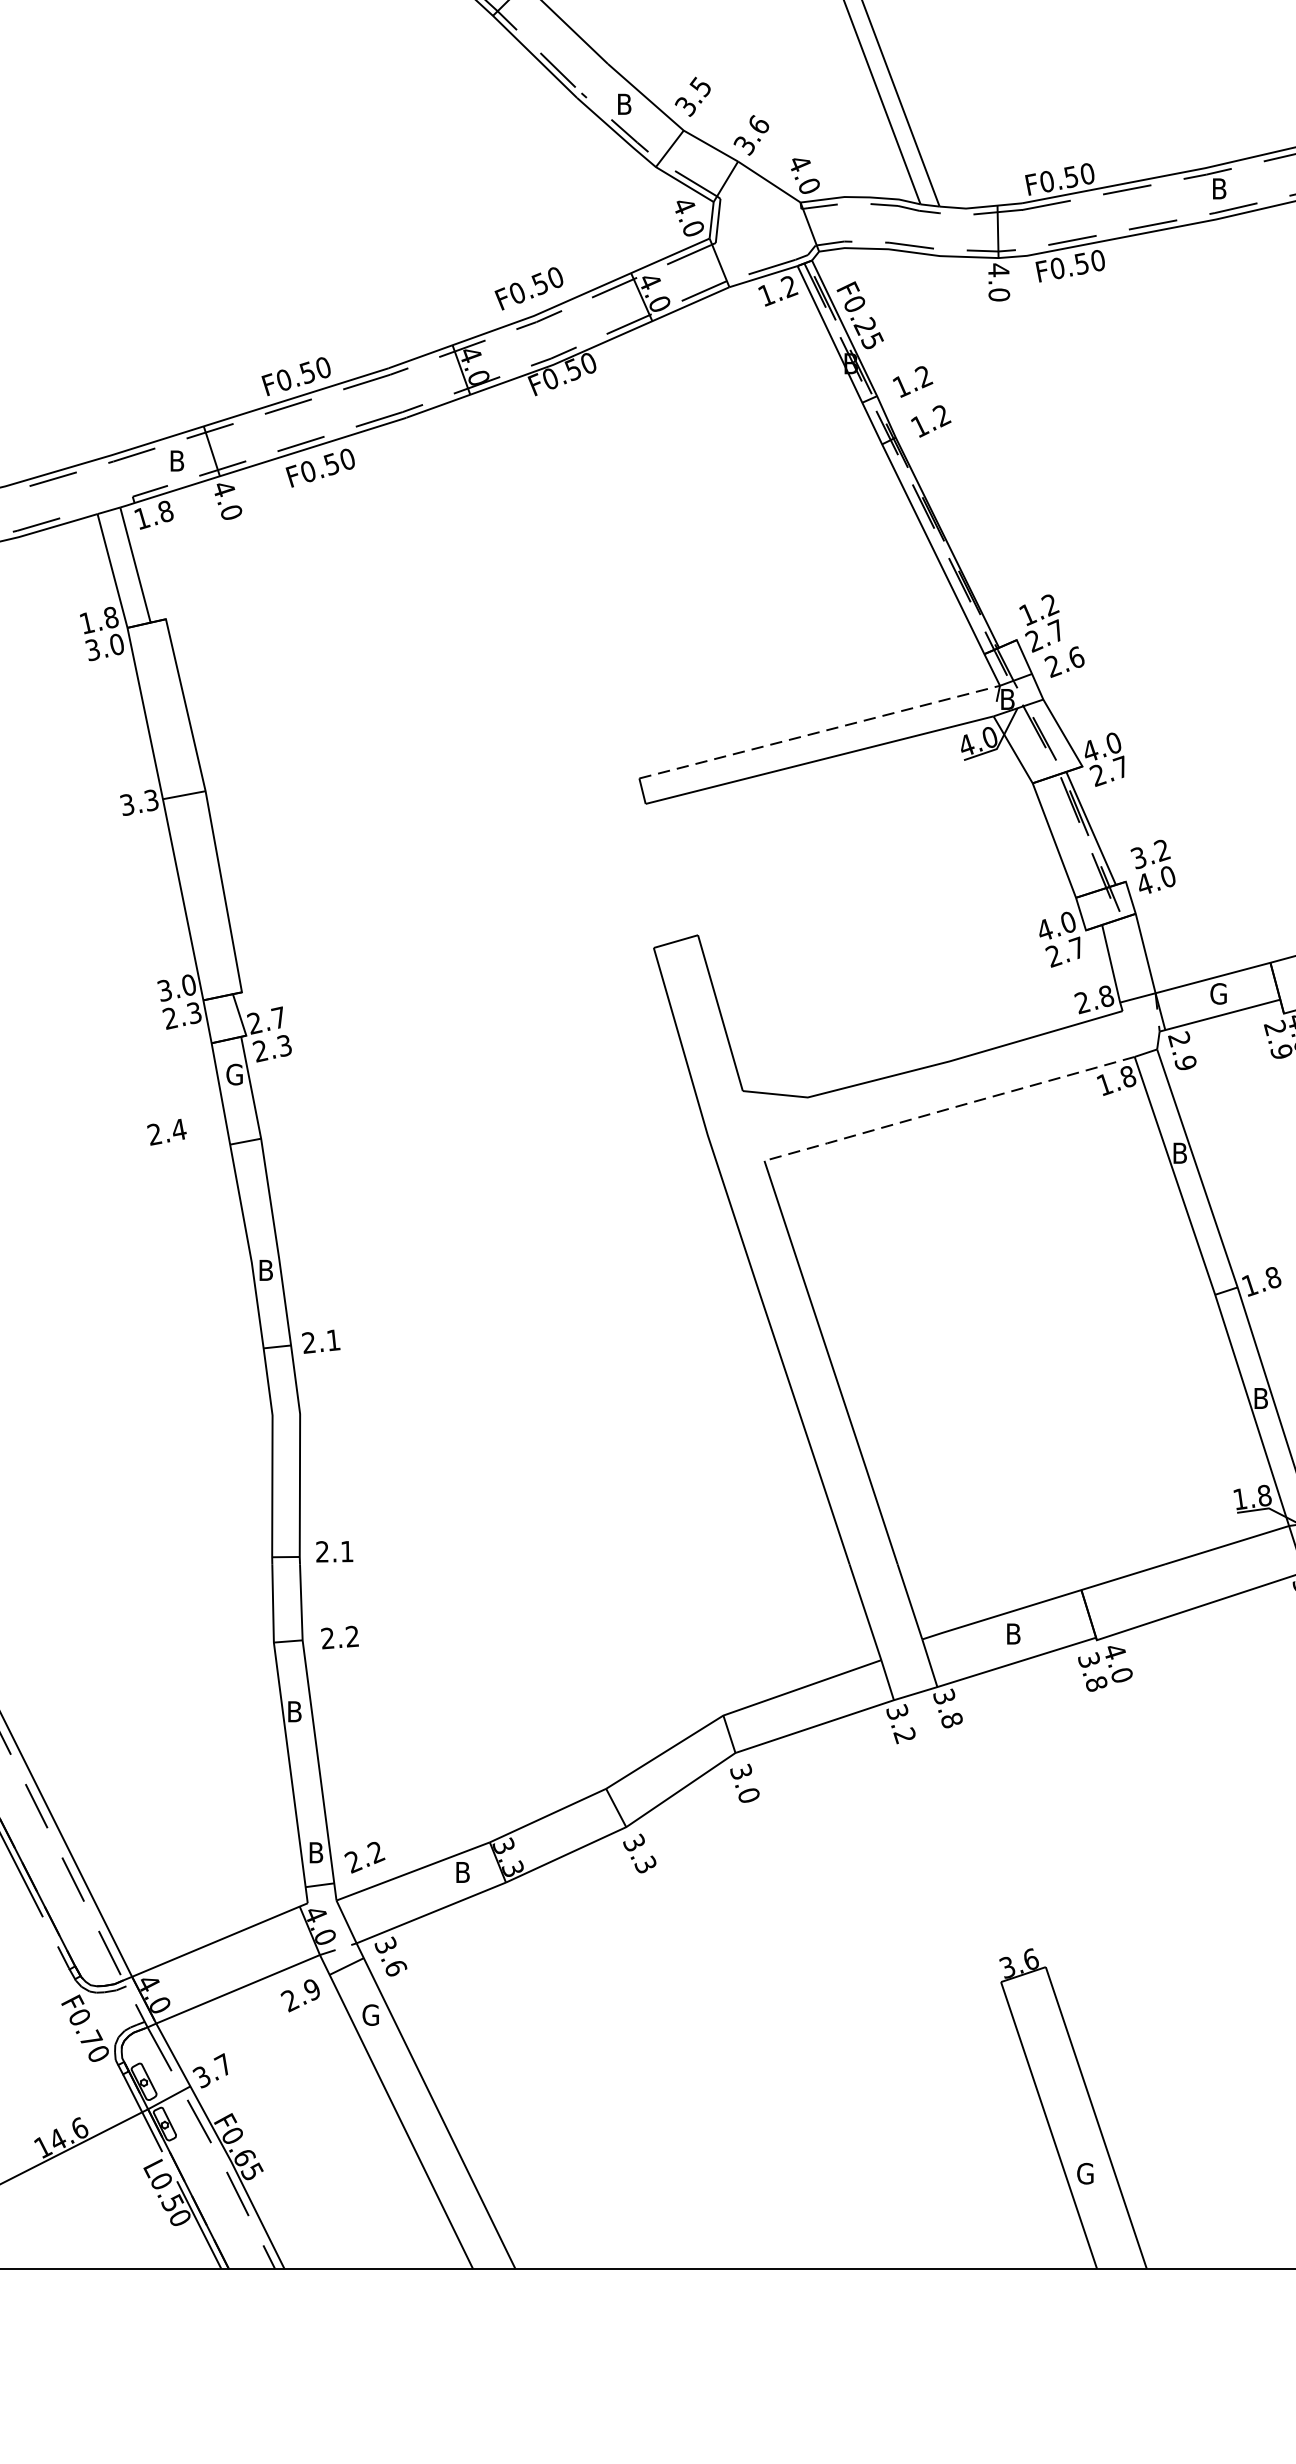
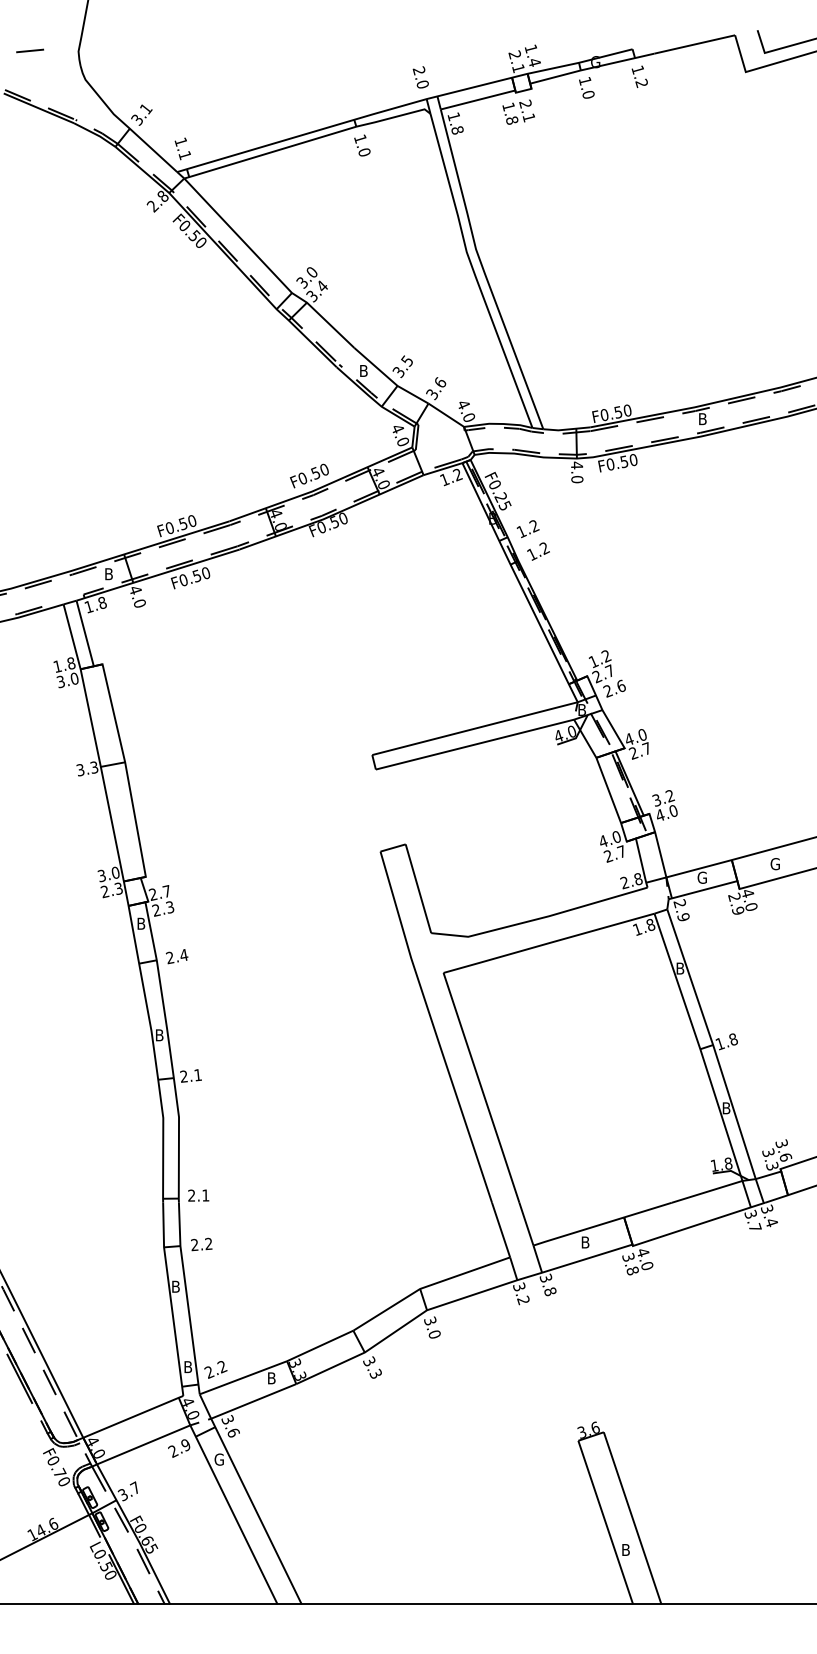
line: (820, 731) -> (475, 728), dashed -> solid
text: (234, 1074) -> (141, 923), G -> B
line: (946, 1109) -> (547, 943), dashed -> solid
text: (165, 1132) -> (176, 956), moved
text: (1083, 2172) -> (625, 1549), G -> B

